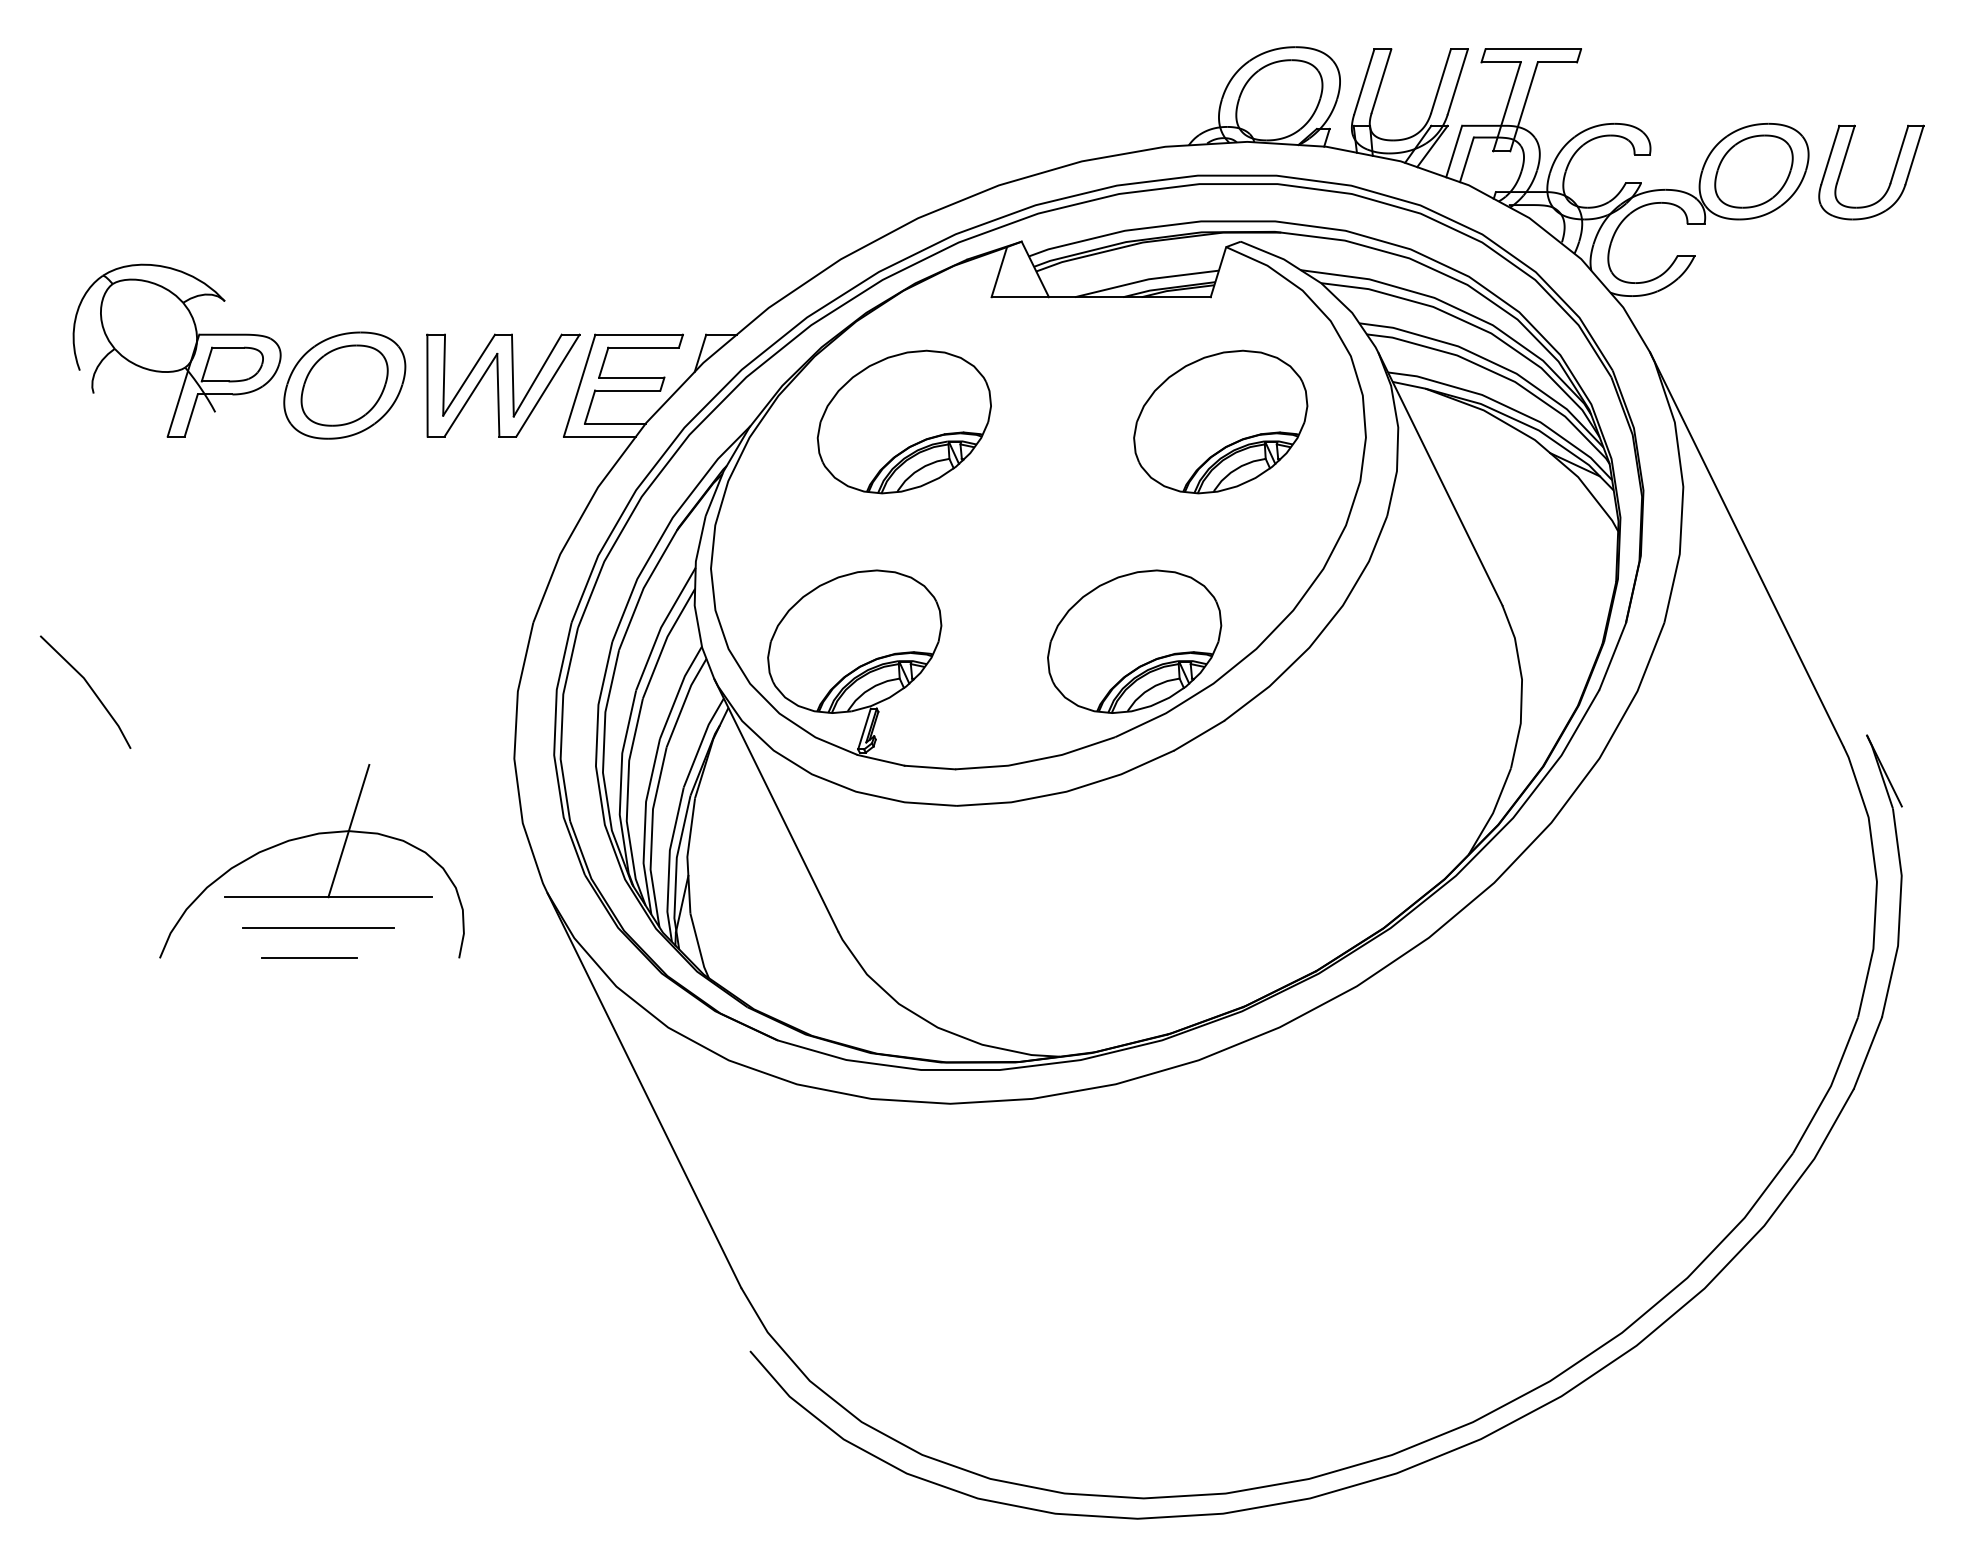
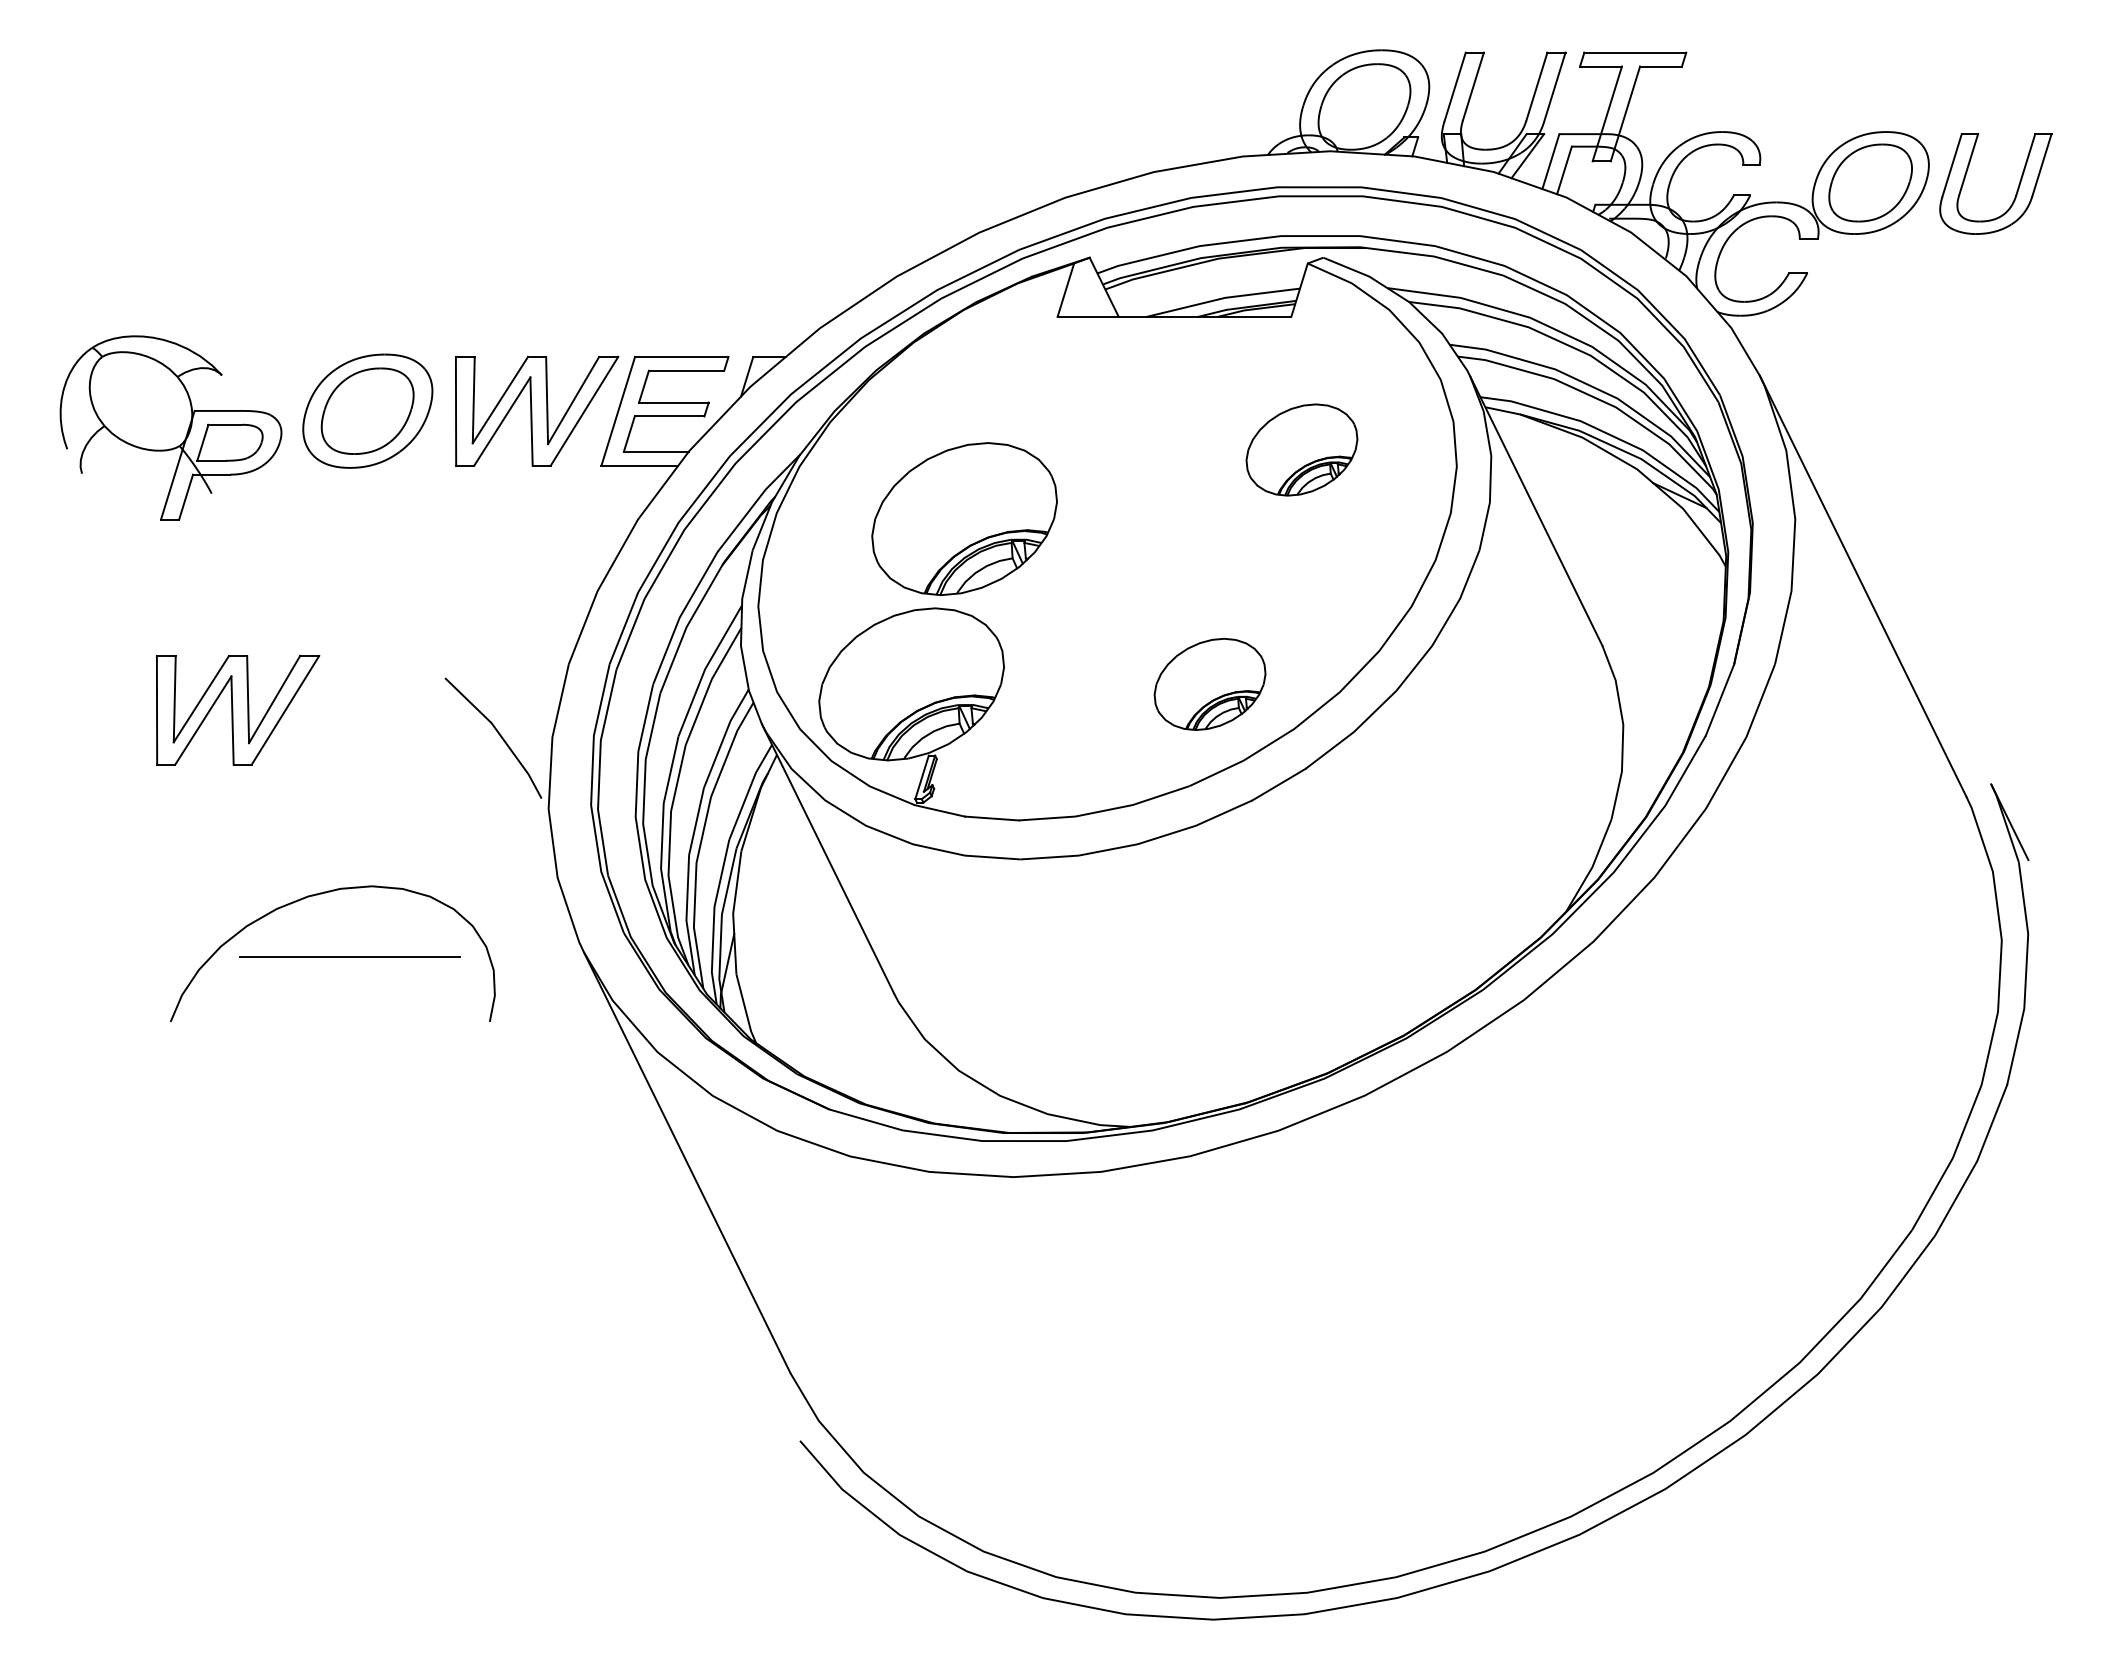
part: (176, 350) -> (170, 427), moved
part: (904, 421) -> (964, 518), moved
part: (1220, 421) -> (1301, 449), size x0.6
part: (1134, 641) -> (1209, 684), size x0.6
part: (223, 665) -> (238, 709), added
line: (89, 687) -> (497, 733), moved
line: (348, 830) -> (371, 885), removed
line: (318, 927) -> (339, 989), removed
line: (309, 958) -> (330, 1022), removed

